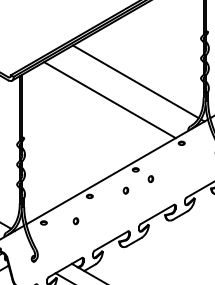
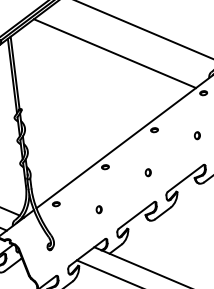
part: (150, 178) -> (196, 135), moved
part: (125, 190) -> (147, 172), moved
part: (75, 221) -> (98, 210), moved

